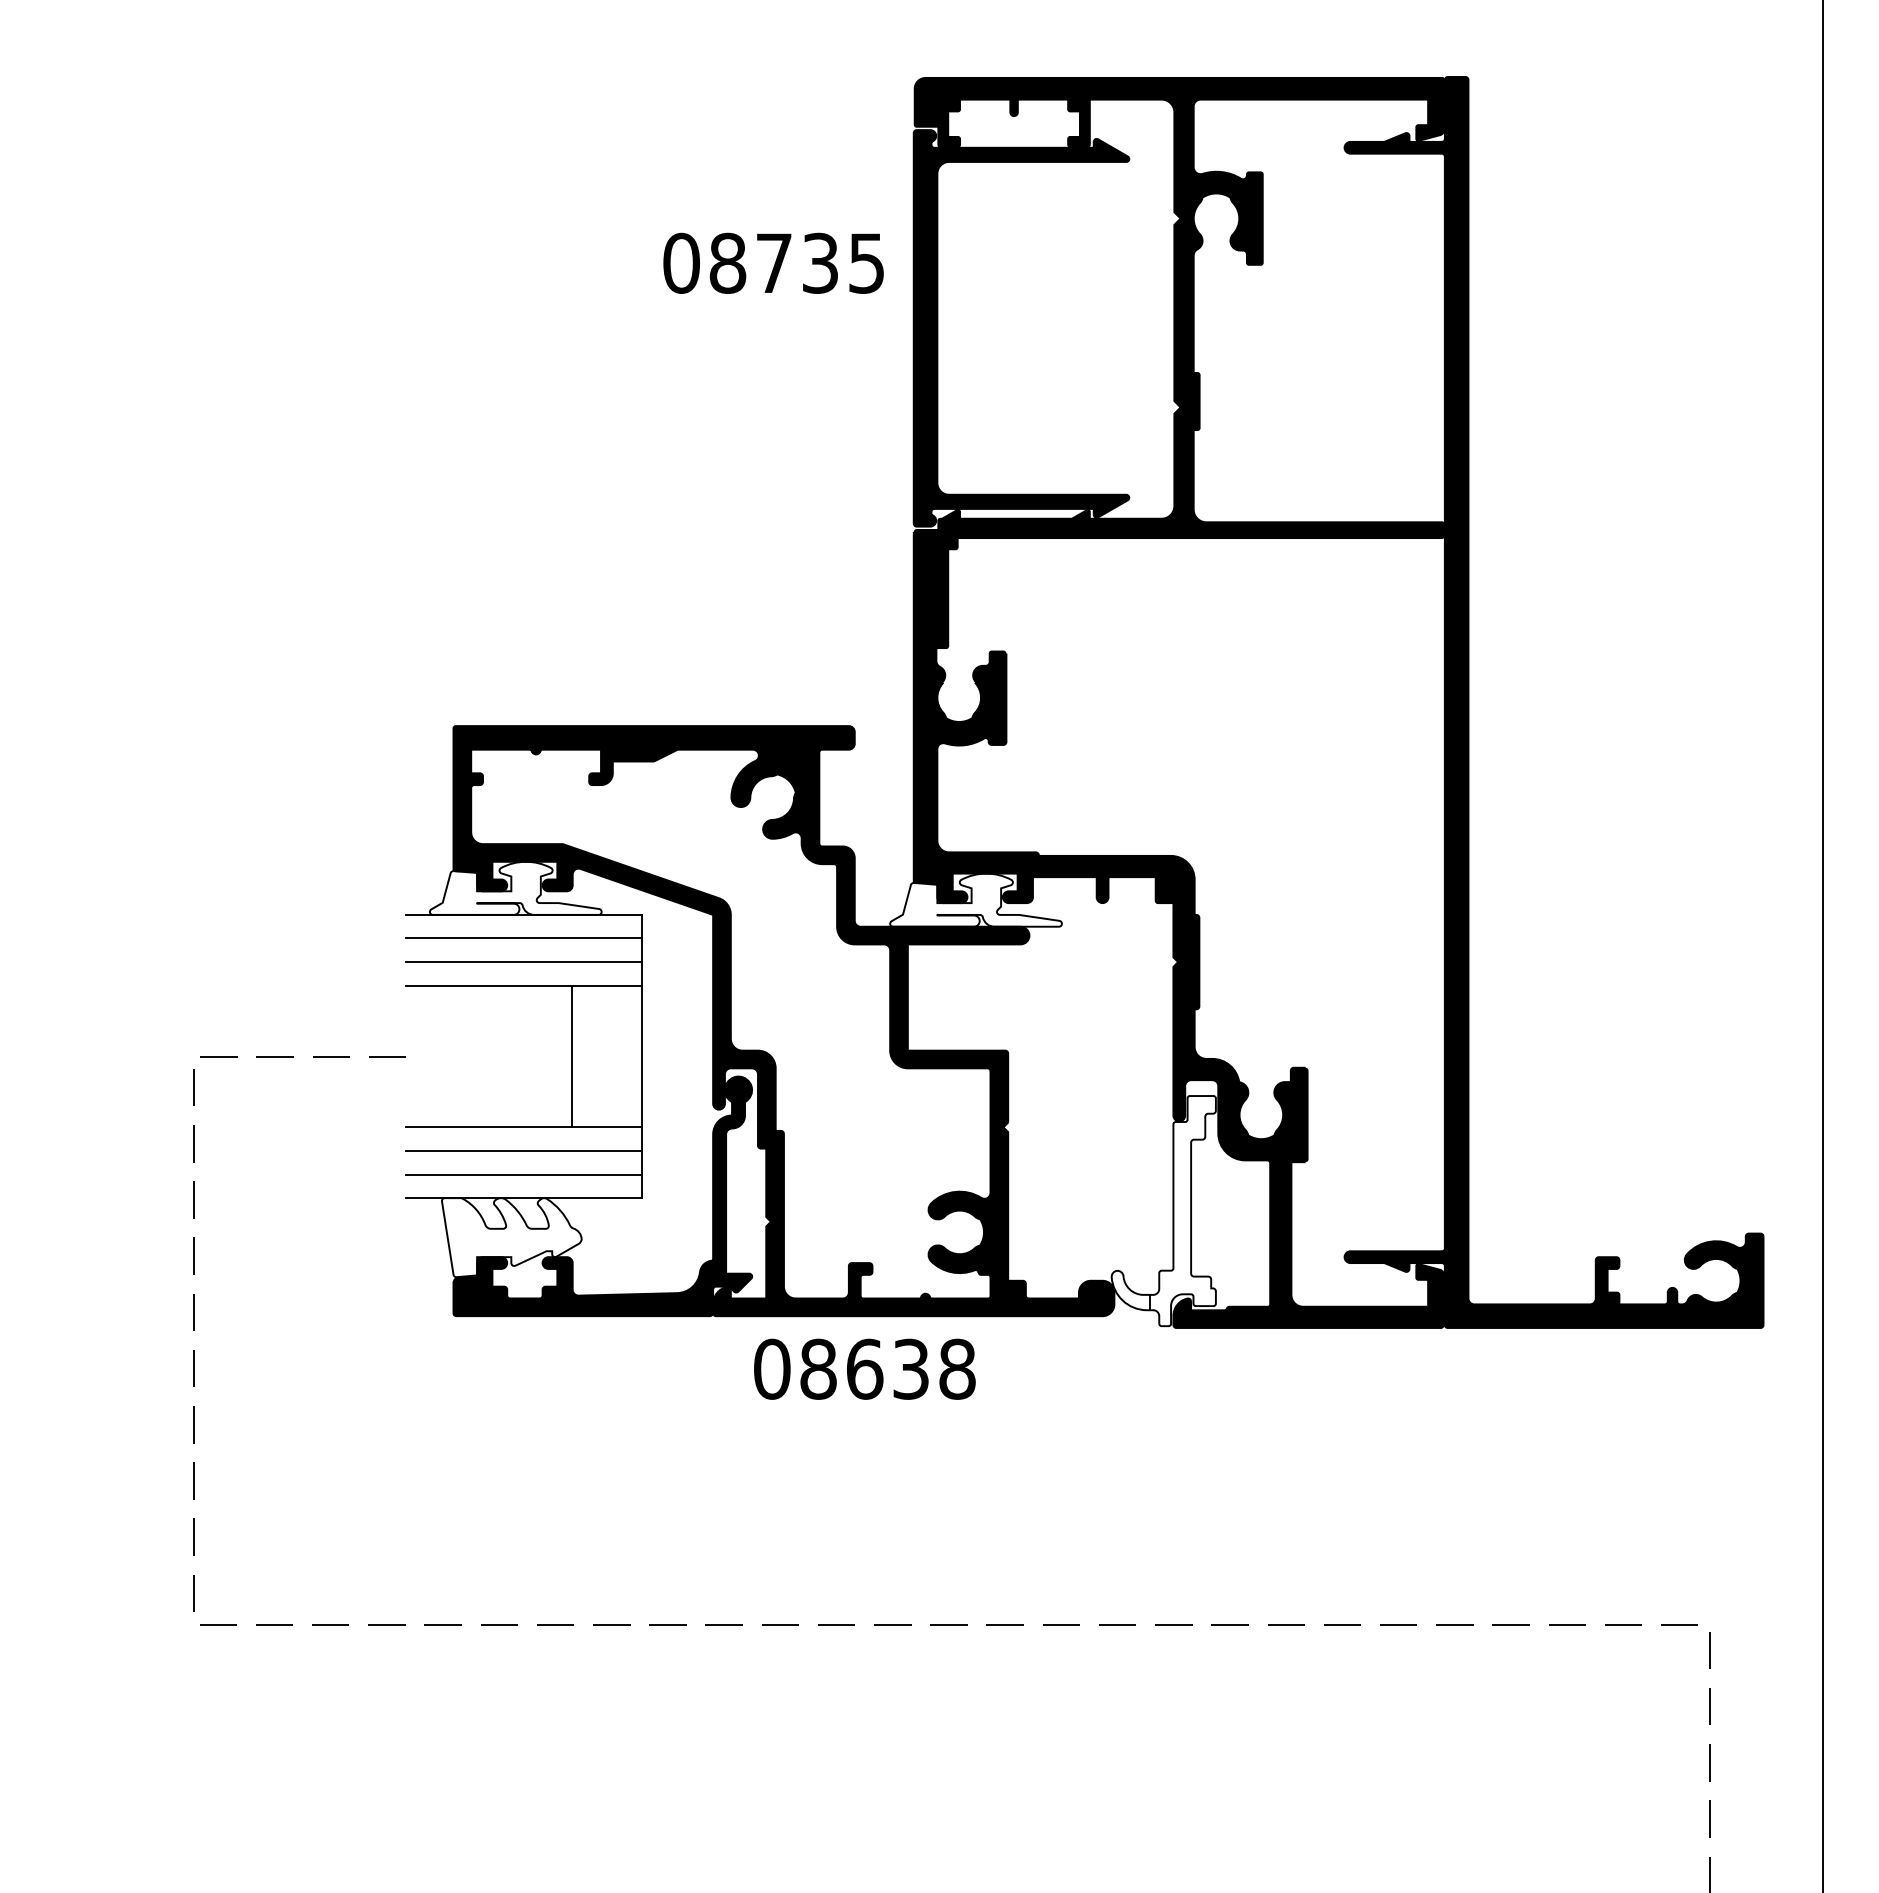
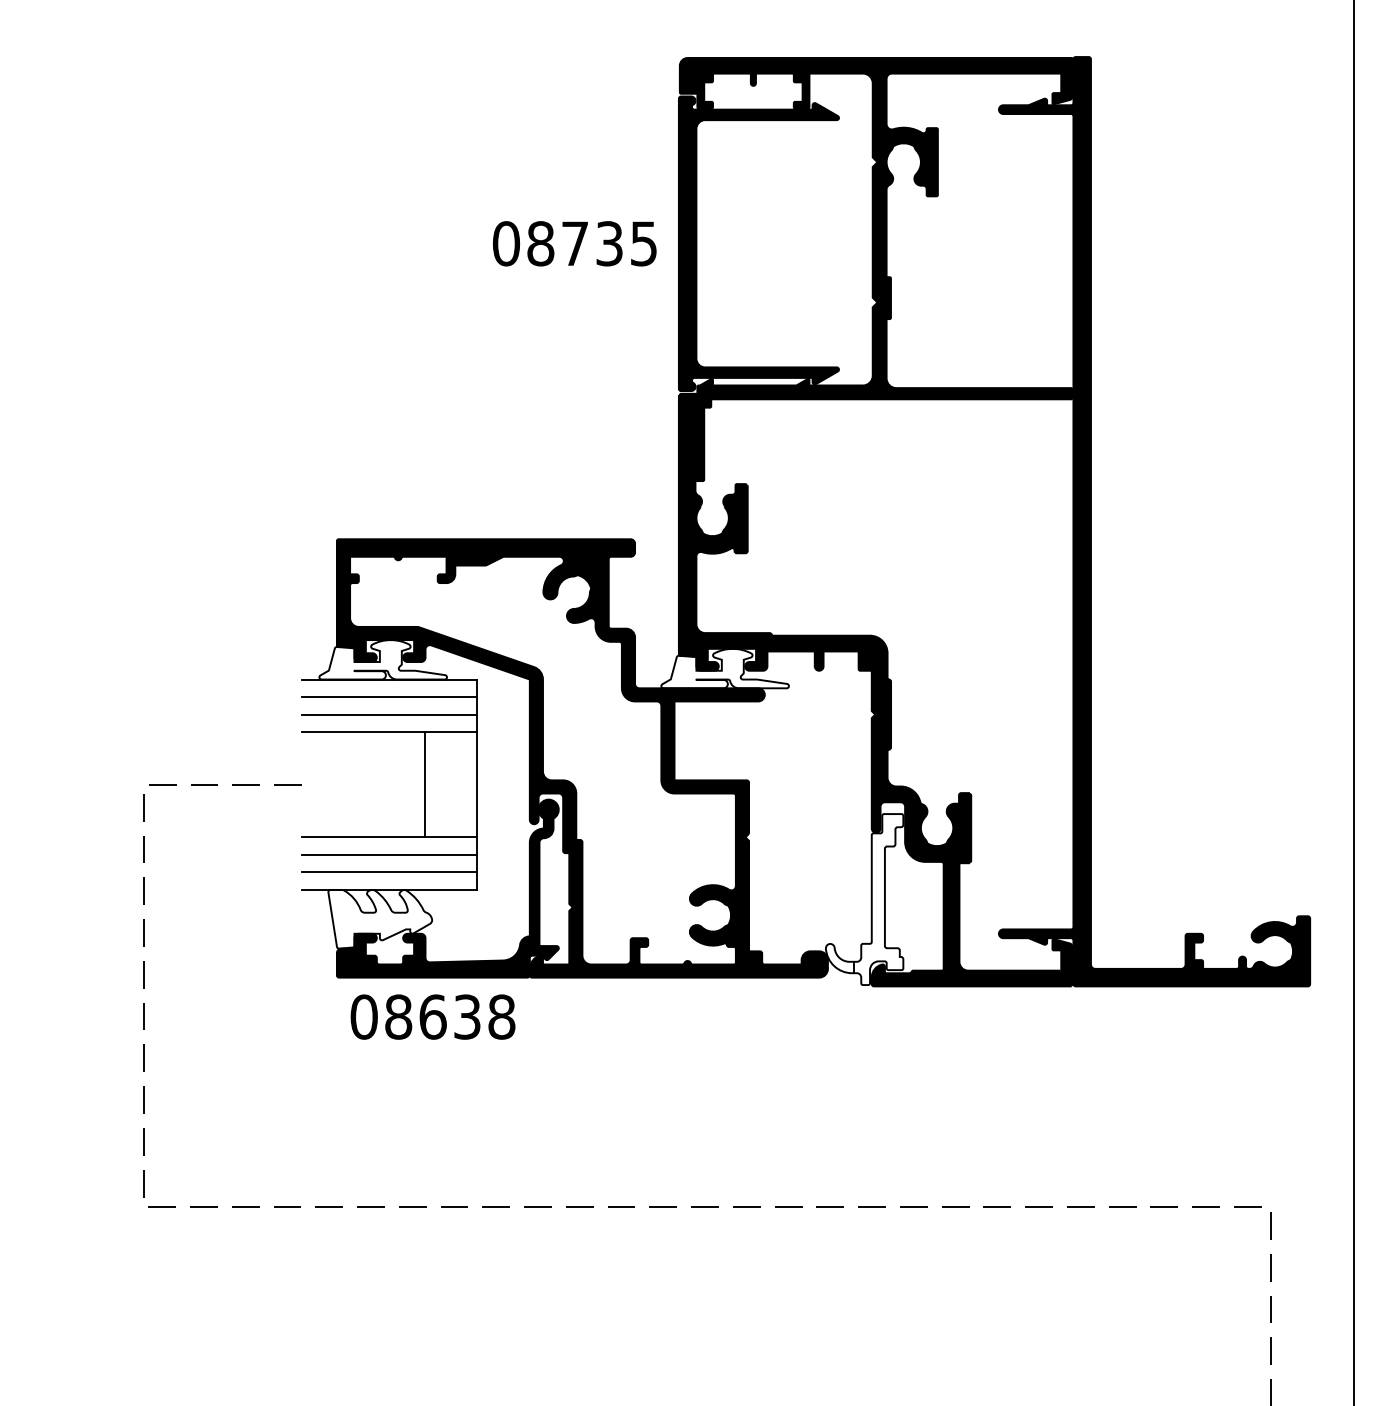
text: (773, 262) -> (574, 243), moved
text: (864, 1368) -> (432, 1016), moved

